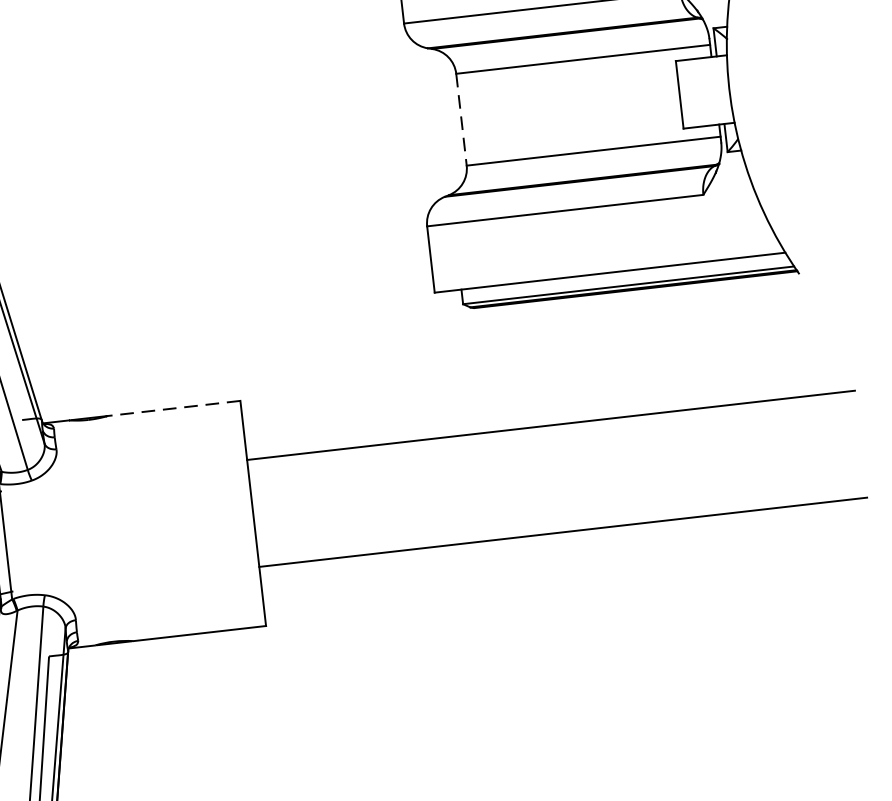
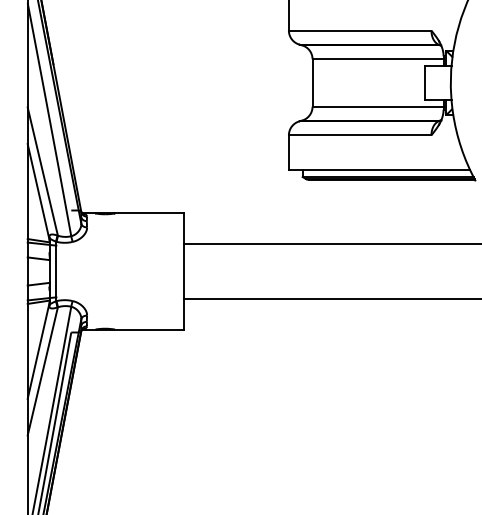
line: (461, 118) -> (312, 82), dashed -> solid
line: (172, 408) -> (148, 213), dashed -> solid

